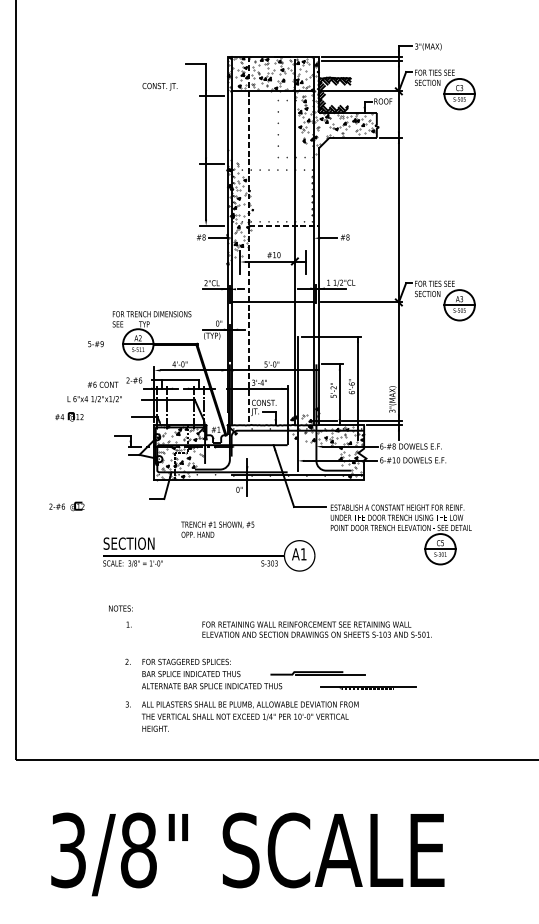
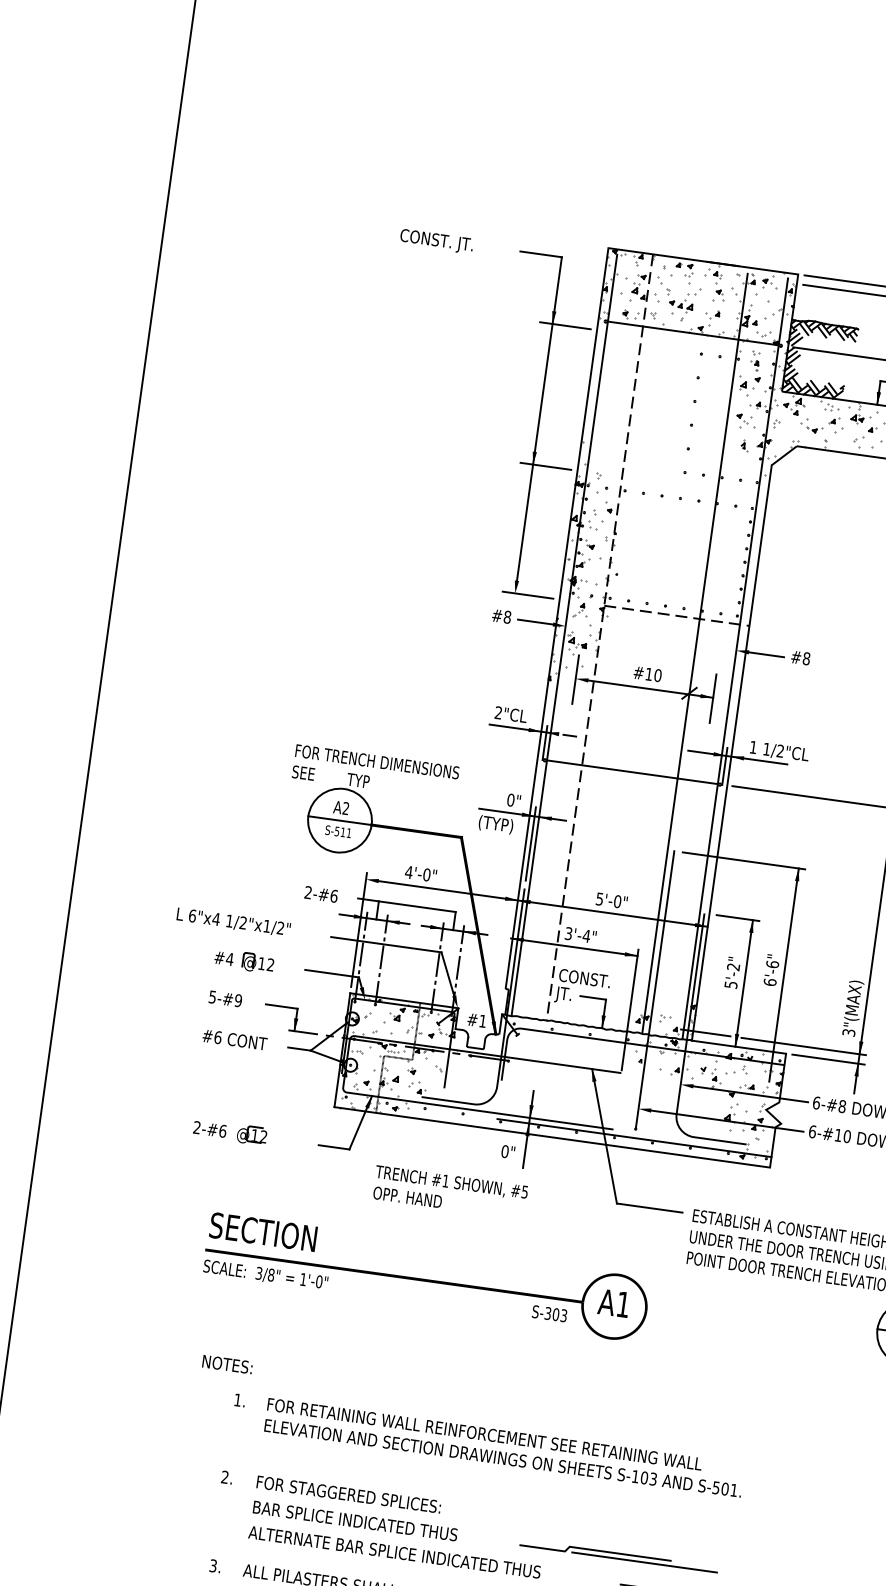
text: (159, 86) -> (435, 240), moved
text: (95, 344) -> (224, 999), moved
text: (102, 384) -> (233, 1039), moved
part: (69, 416) -> (244, 960), moved
part: (66, 506) -> (229, 1131), moved
text: (217, 529) -> (449, 1191), moved
text: (316, 629) -> (503, 1447), moved

